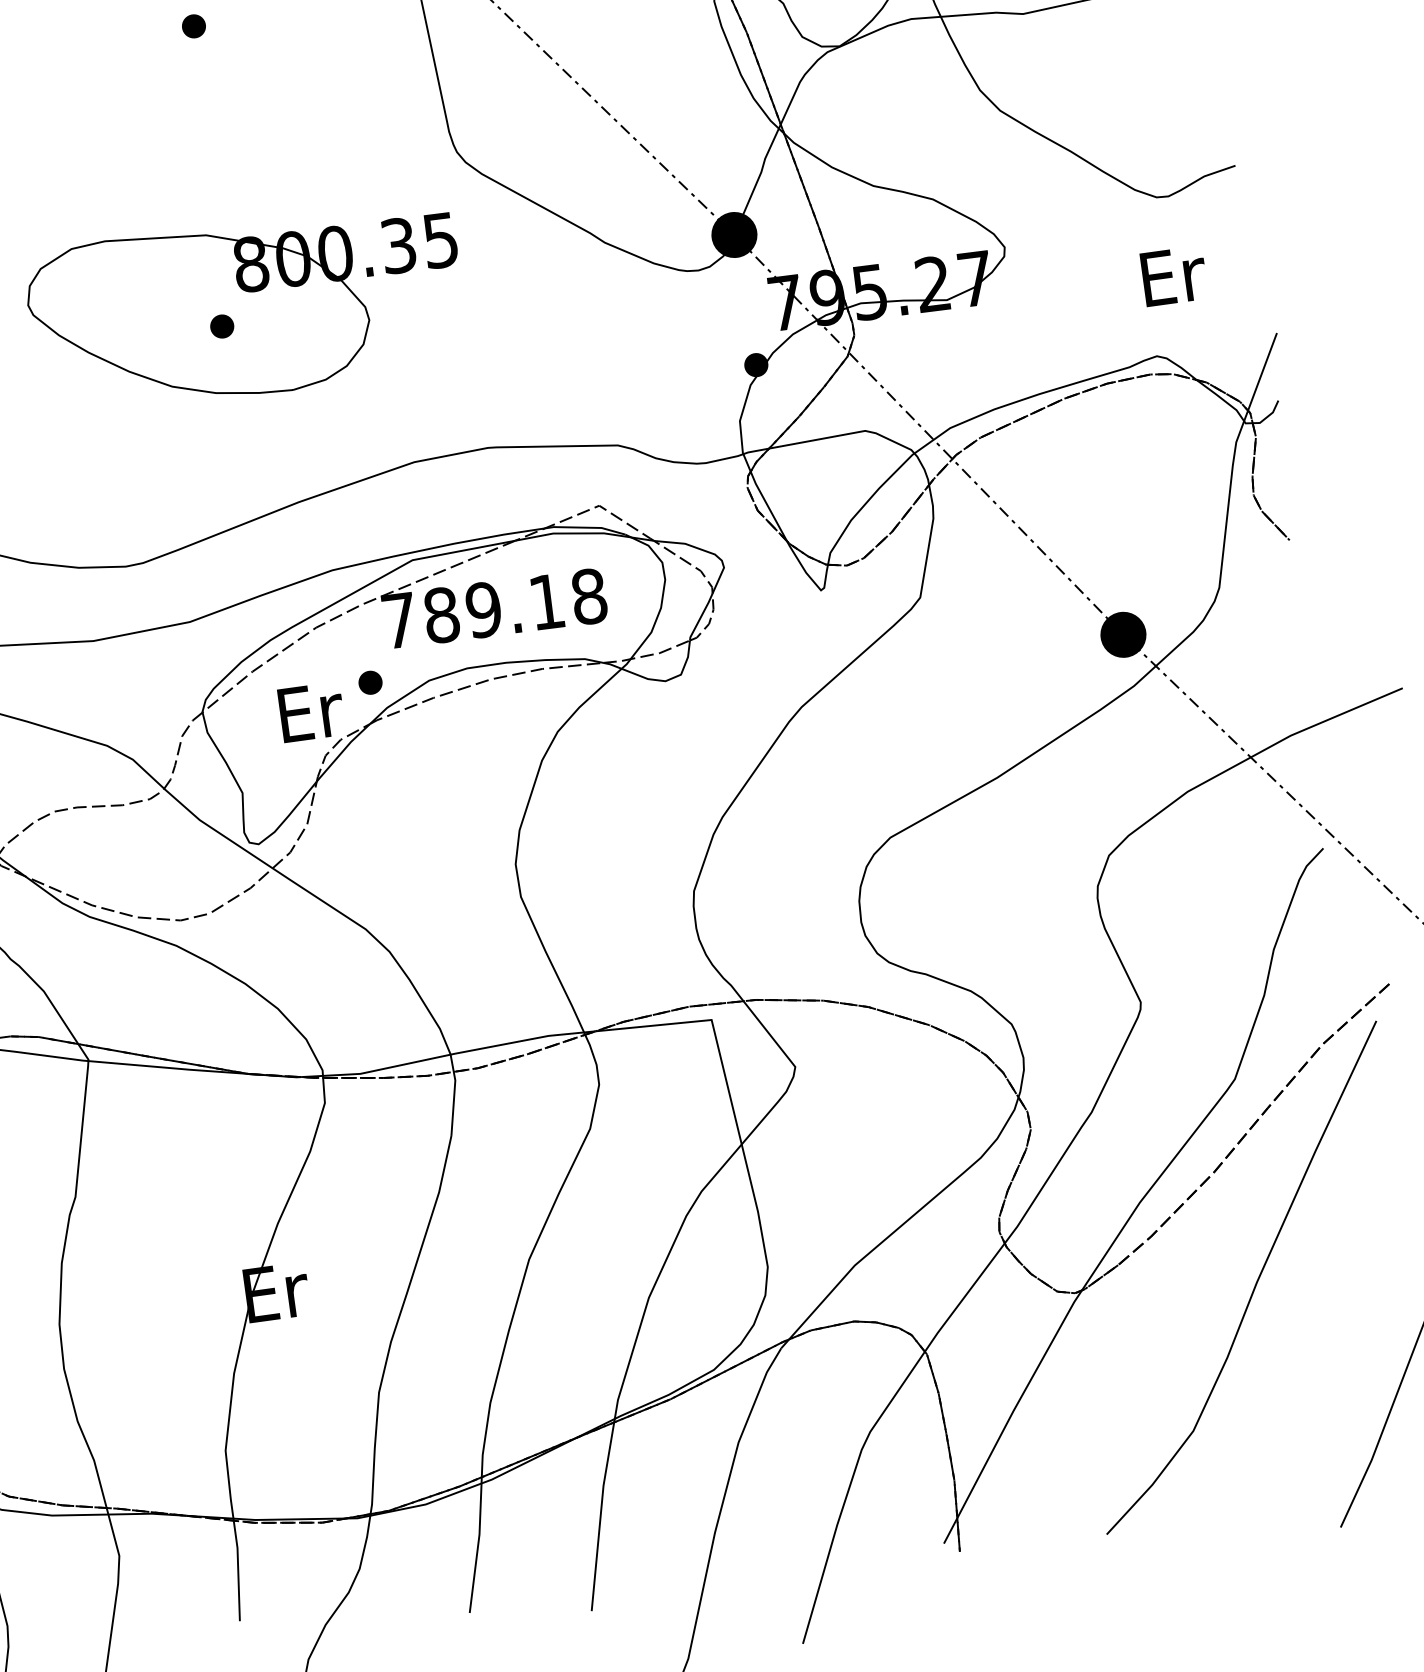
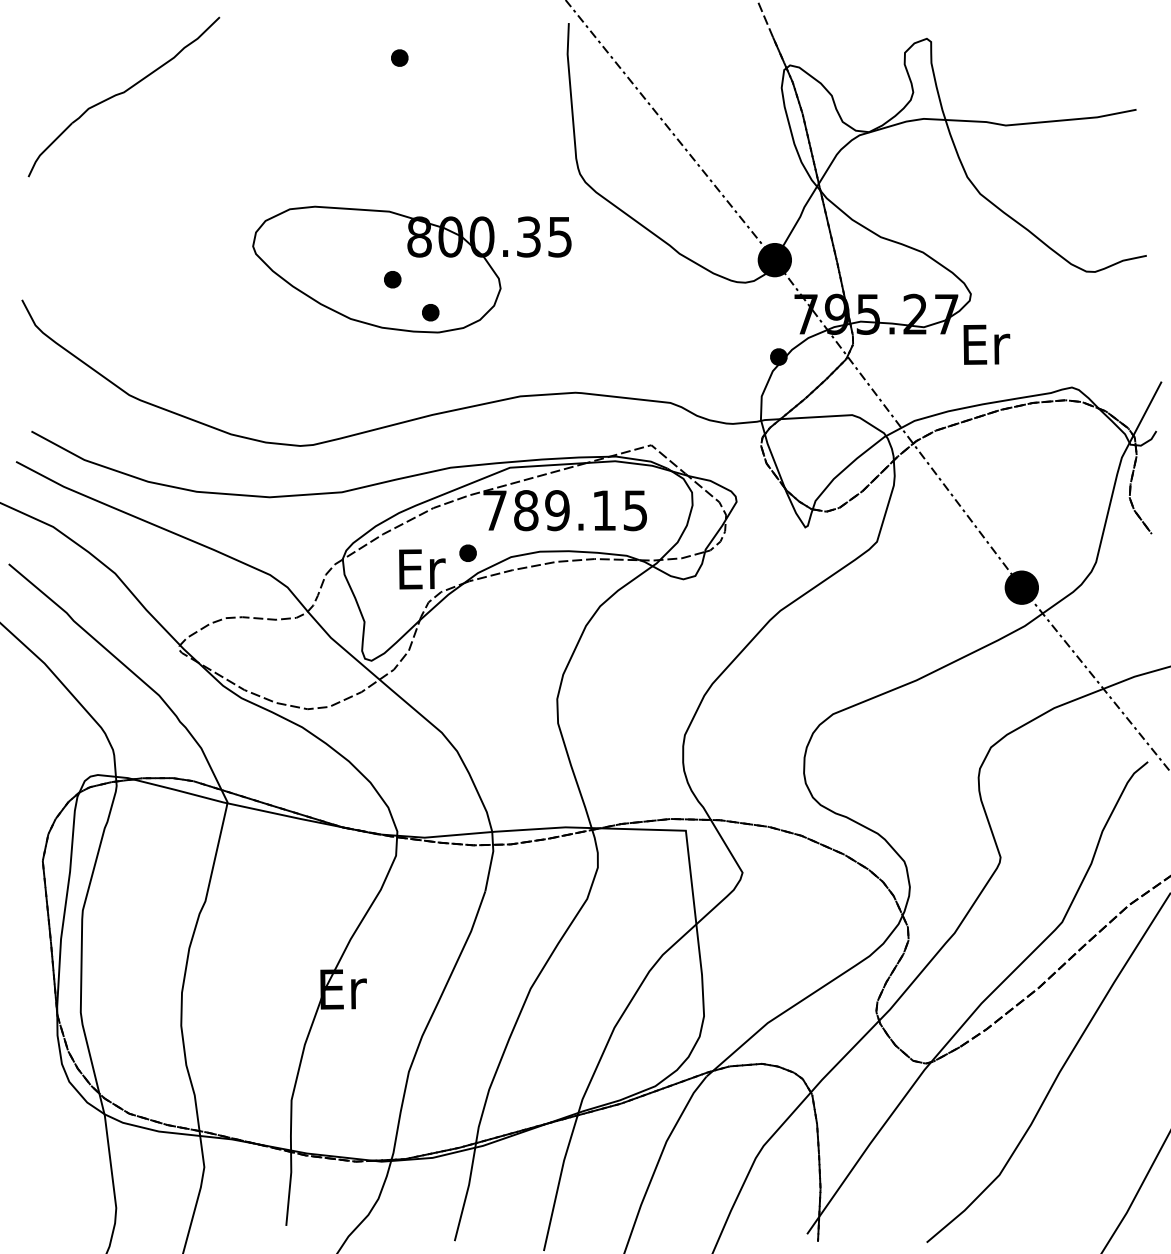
text: (1173, 275) -> (986, 344), moved
part: (278, 364) -> (430, 312), added
text: (589, 596) -> (635, 510), 789.18 -> 789.15

